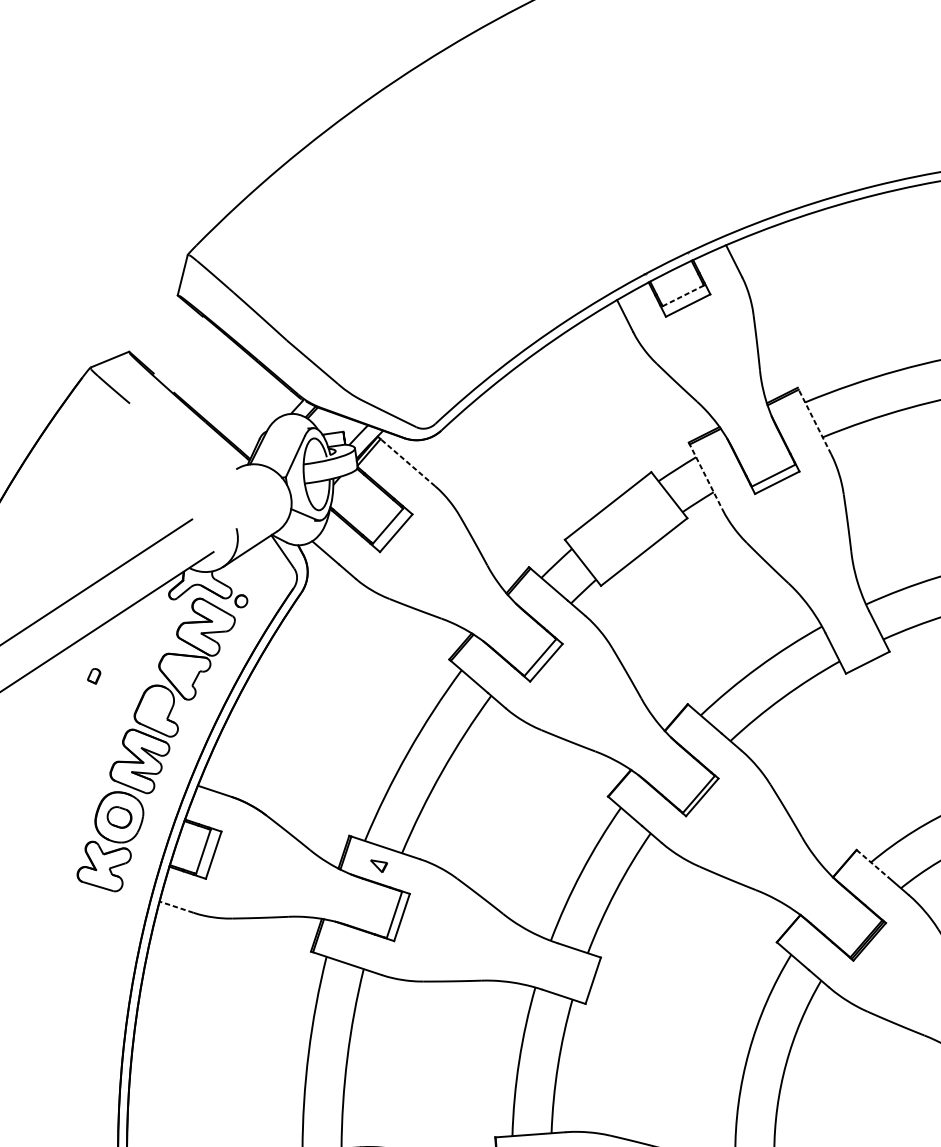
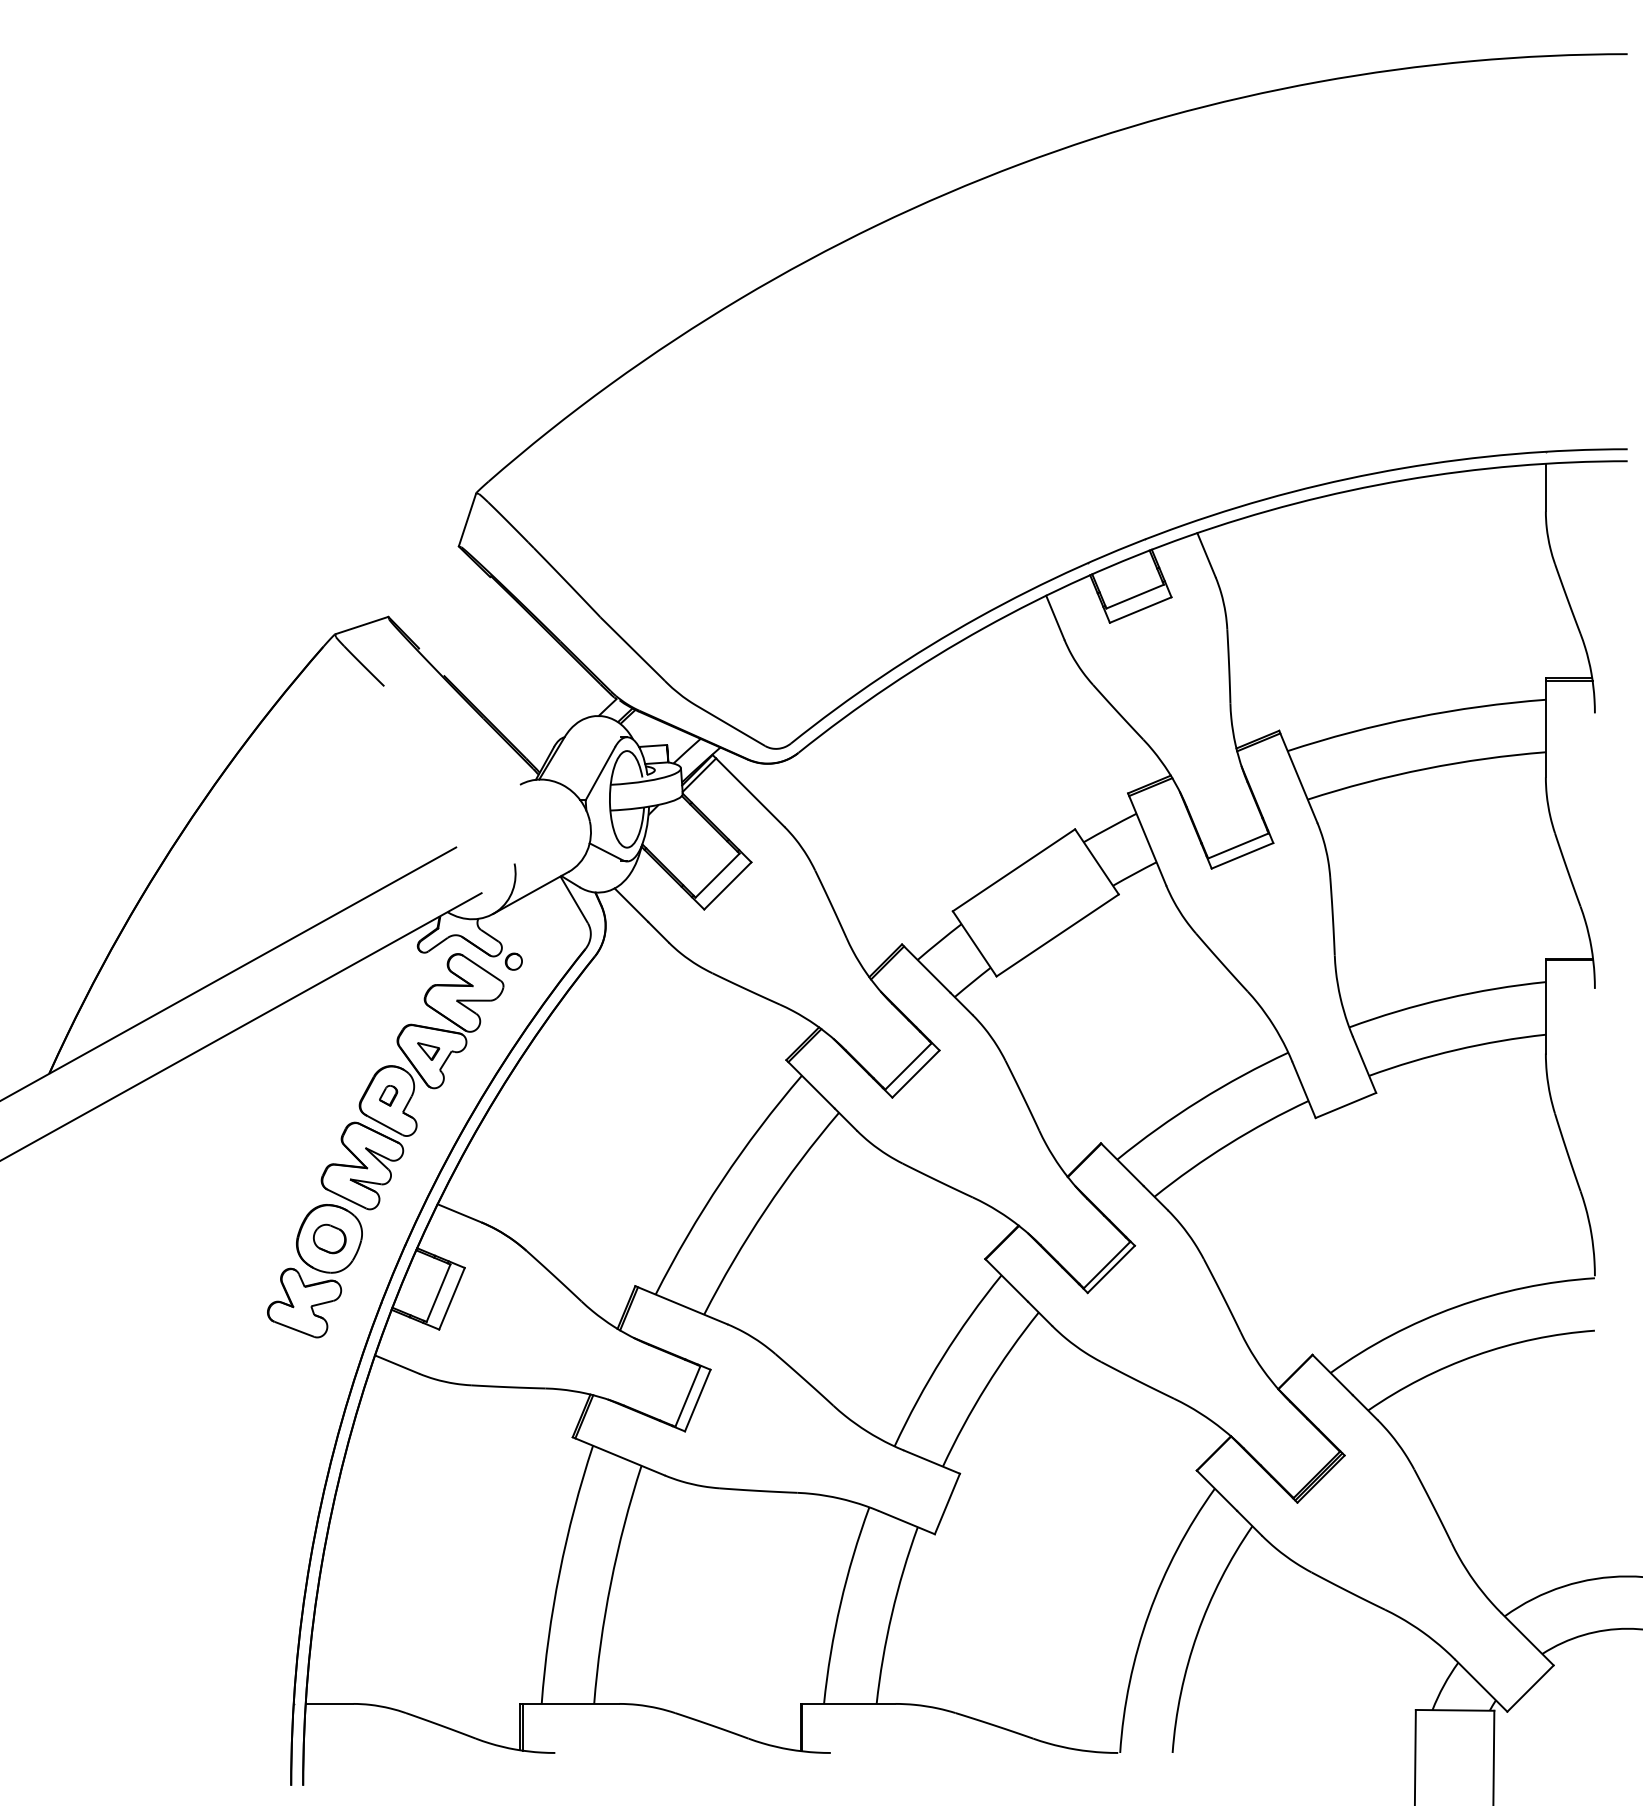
line: (683, 295) -> (1135, 596), dashed -> solid
line: (814, 420) -> (1298, 776), dashed -> solid
line: (407, 462) -> (749, 792), dashed -> solid
line: (705, 475) -> (1147, 839), dashed -> solid
part: (94, 676) -> (388, 1095), moved
line: (872, 864) -> (1332, 1375), dashed -> solid
part: (379, 866) -> (428, 1051), moved
line: (176, 907) -> (397, 1364), dashed -> solid

